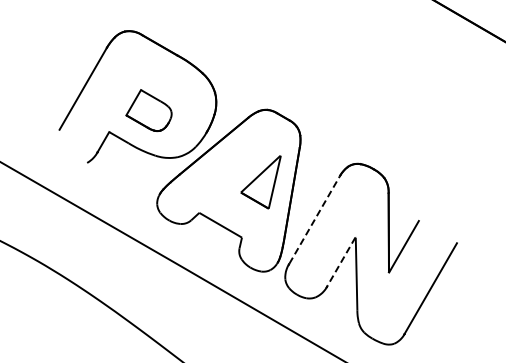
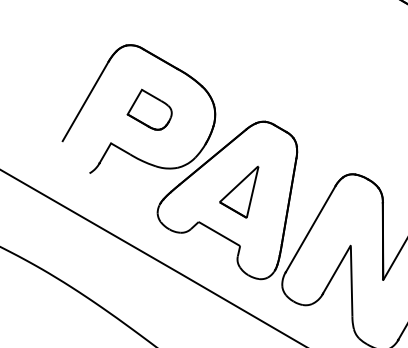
part: (148, 110) -> (149, 109), moved
part: (260, 182) -> (238, 192), moved
line: (314, 219) -> (310, 228), dashed -> solid
line: (341, 261) -> (336, 269), dashed -> solid

